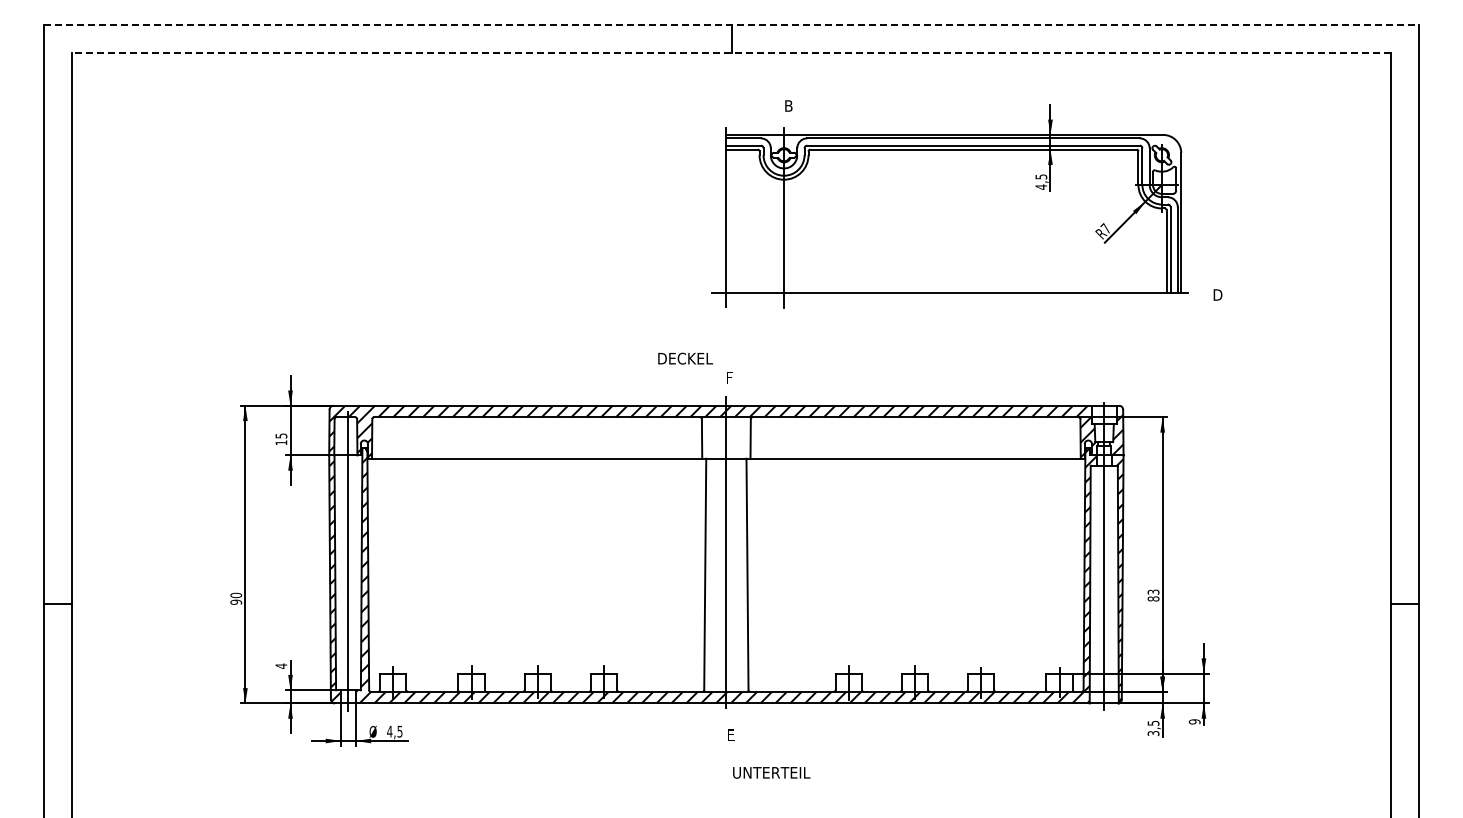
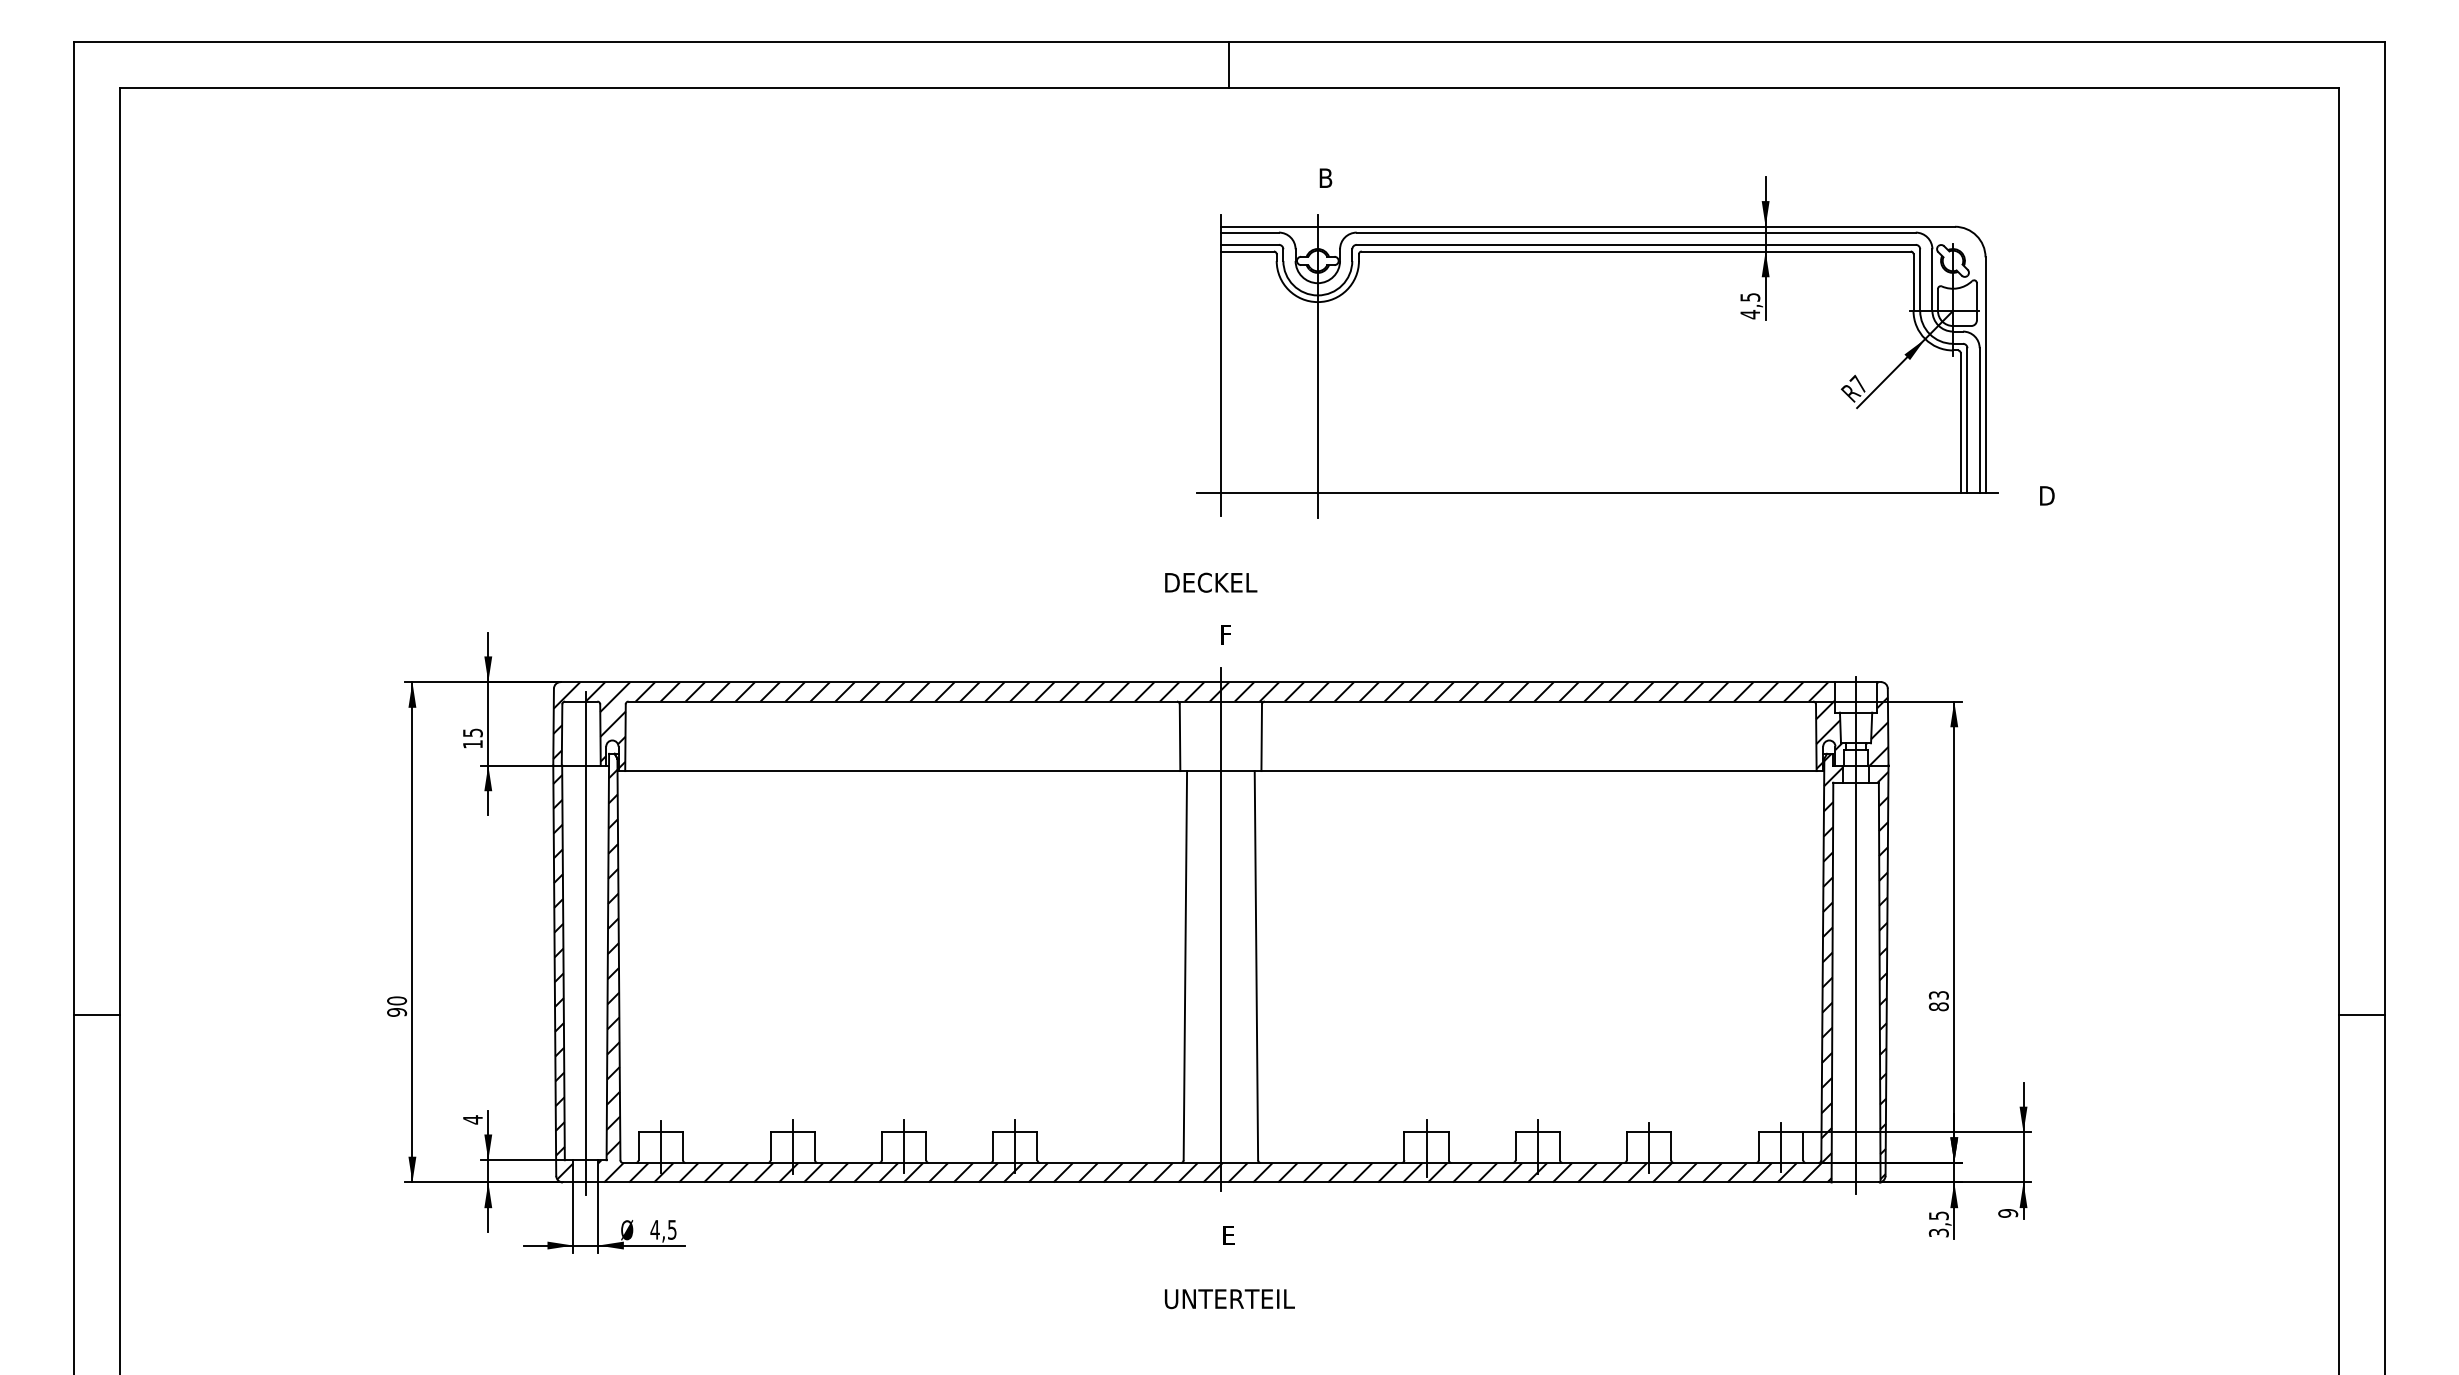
line: (731, 24) -> (1229, 41), dashed -> solid
line: (731, 52) -> (1229, 88), dashed -> solid
text: (685, 358) -> (1211, 582), moved
text: (771, 772) -> (1229, 1298), moved

